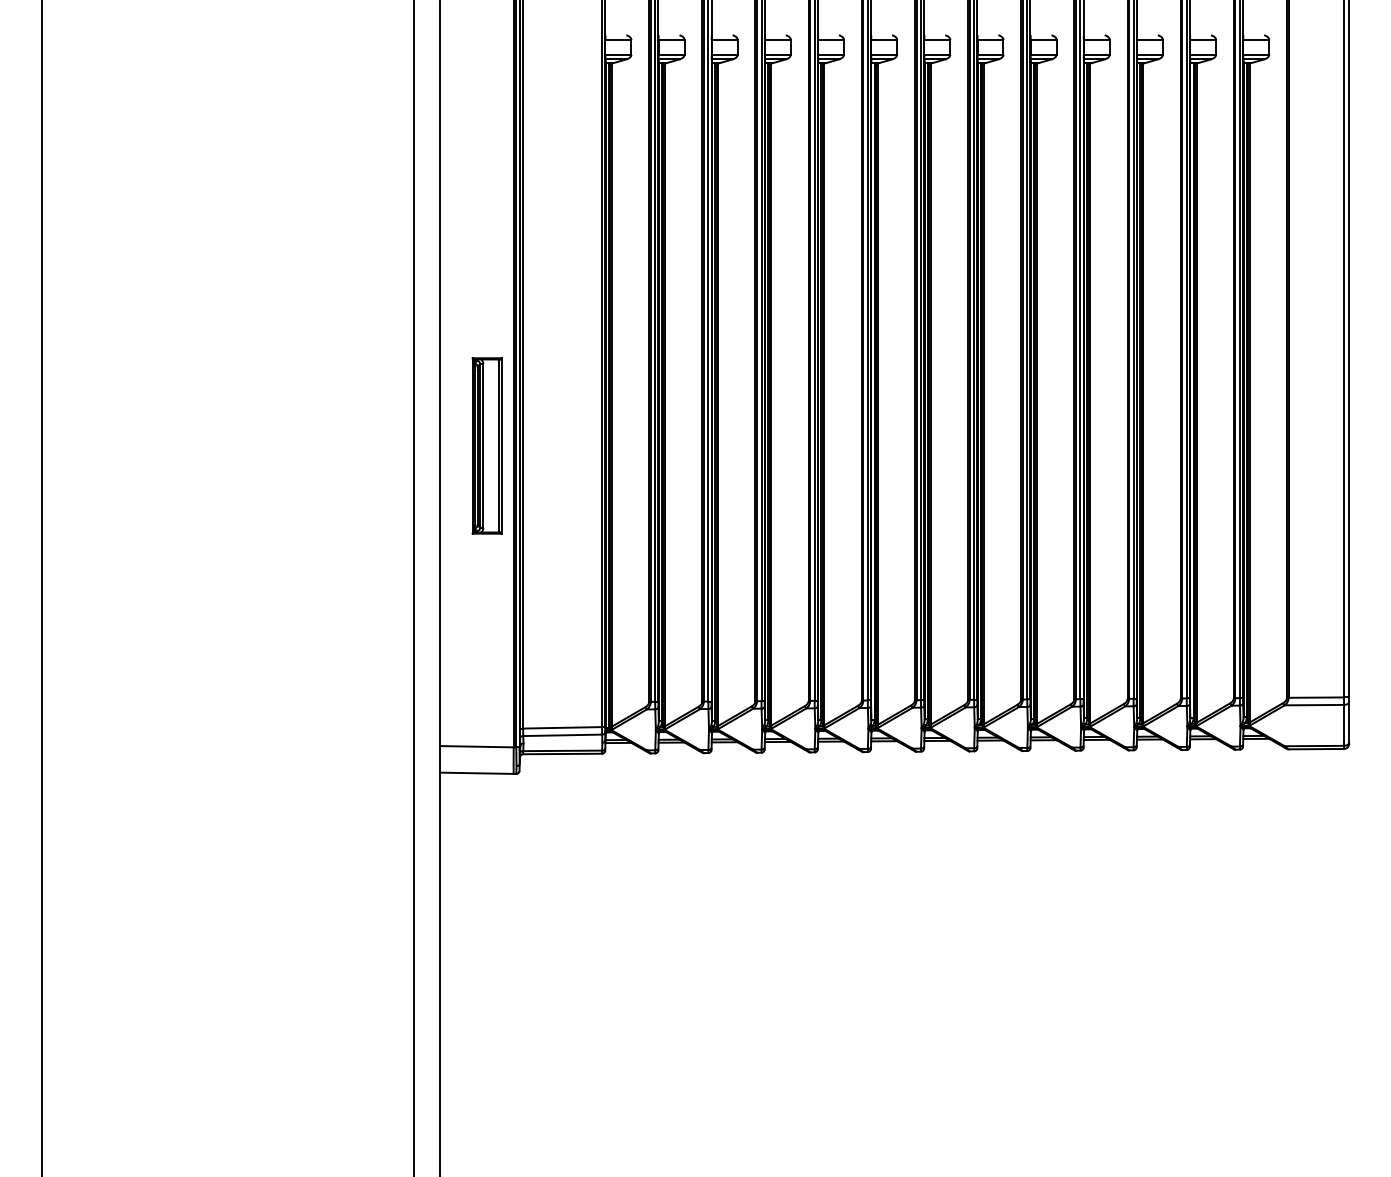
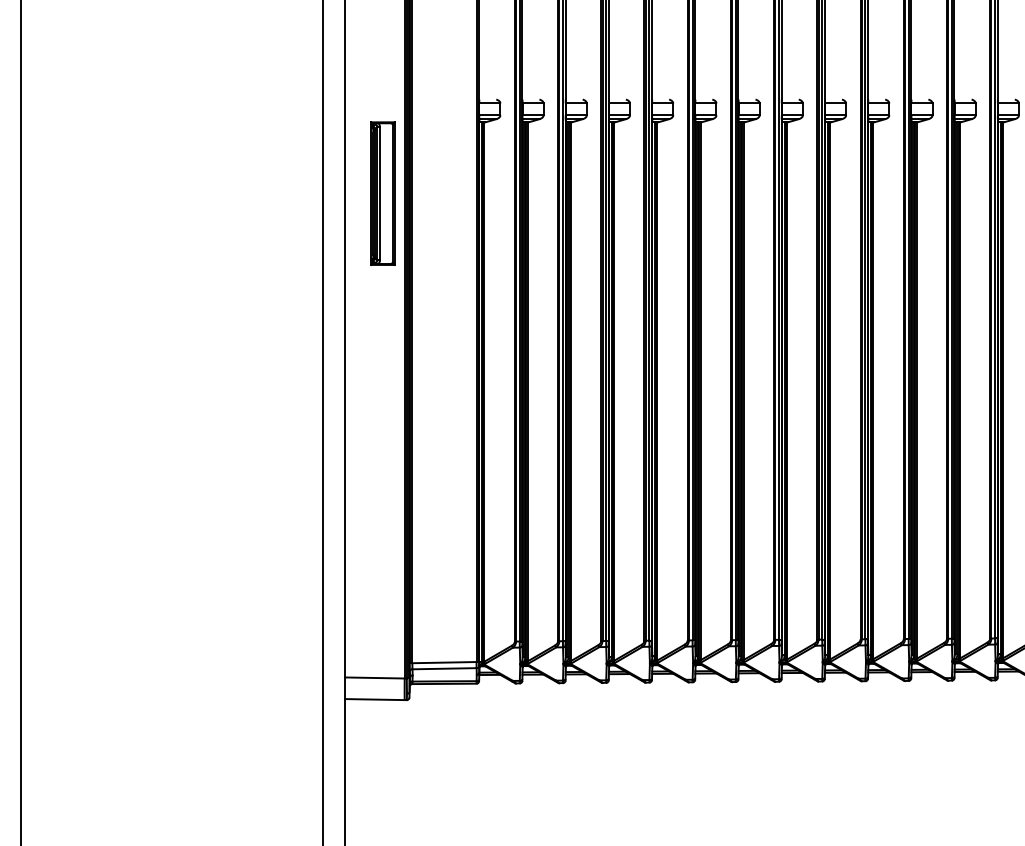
part: (486, 445) -> (382, 193), moved

